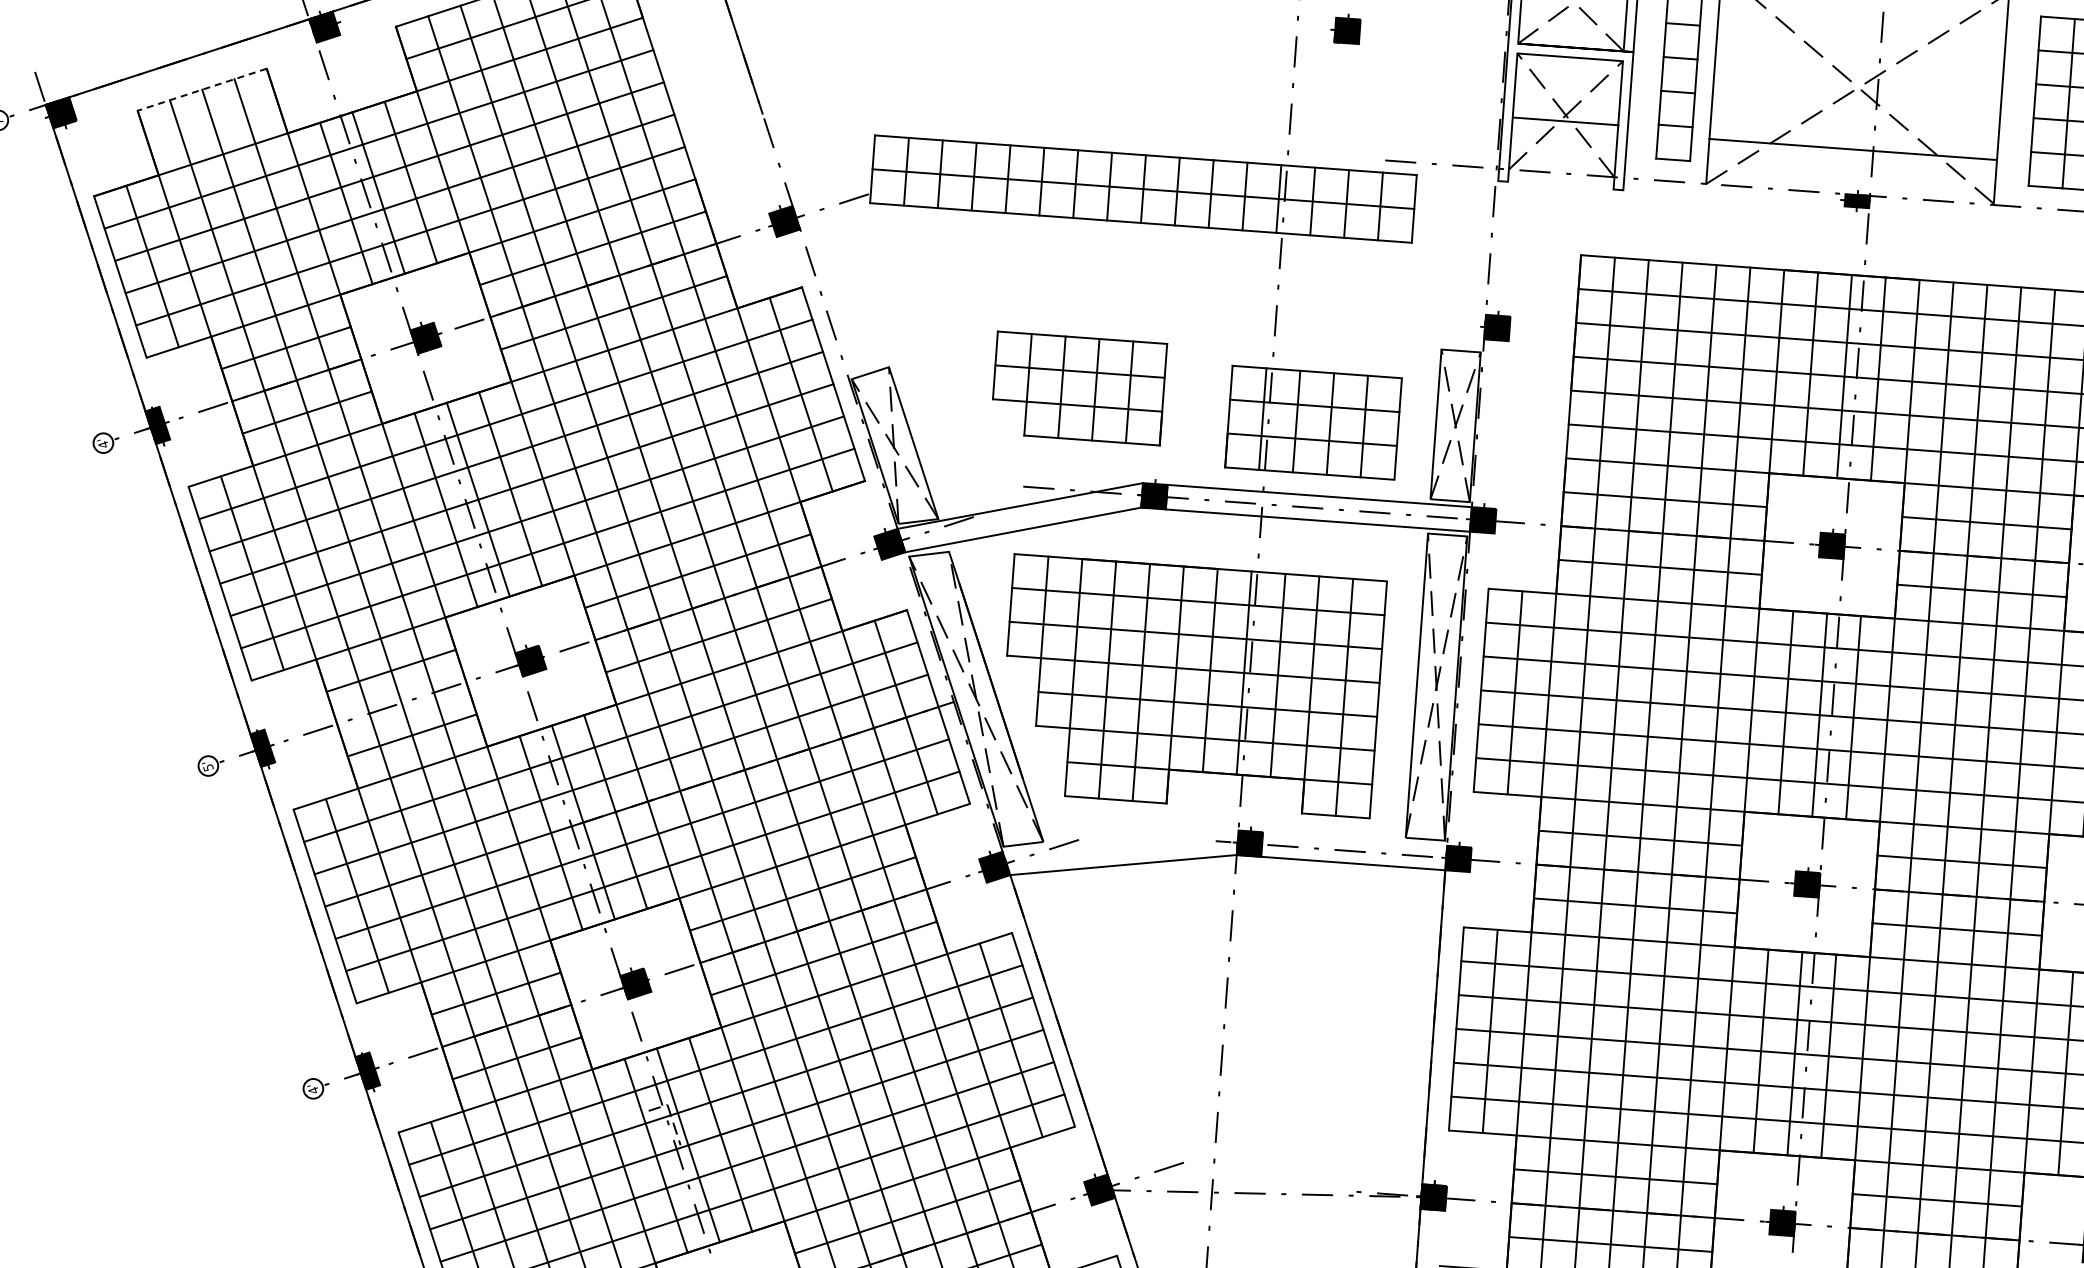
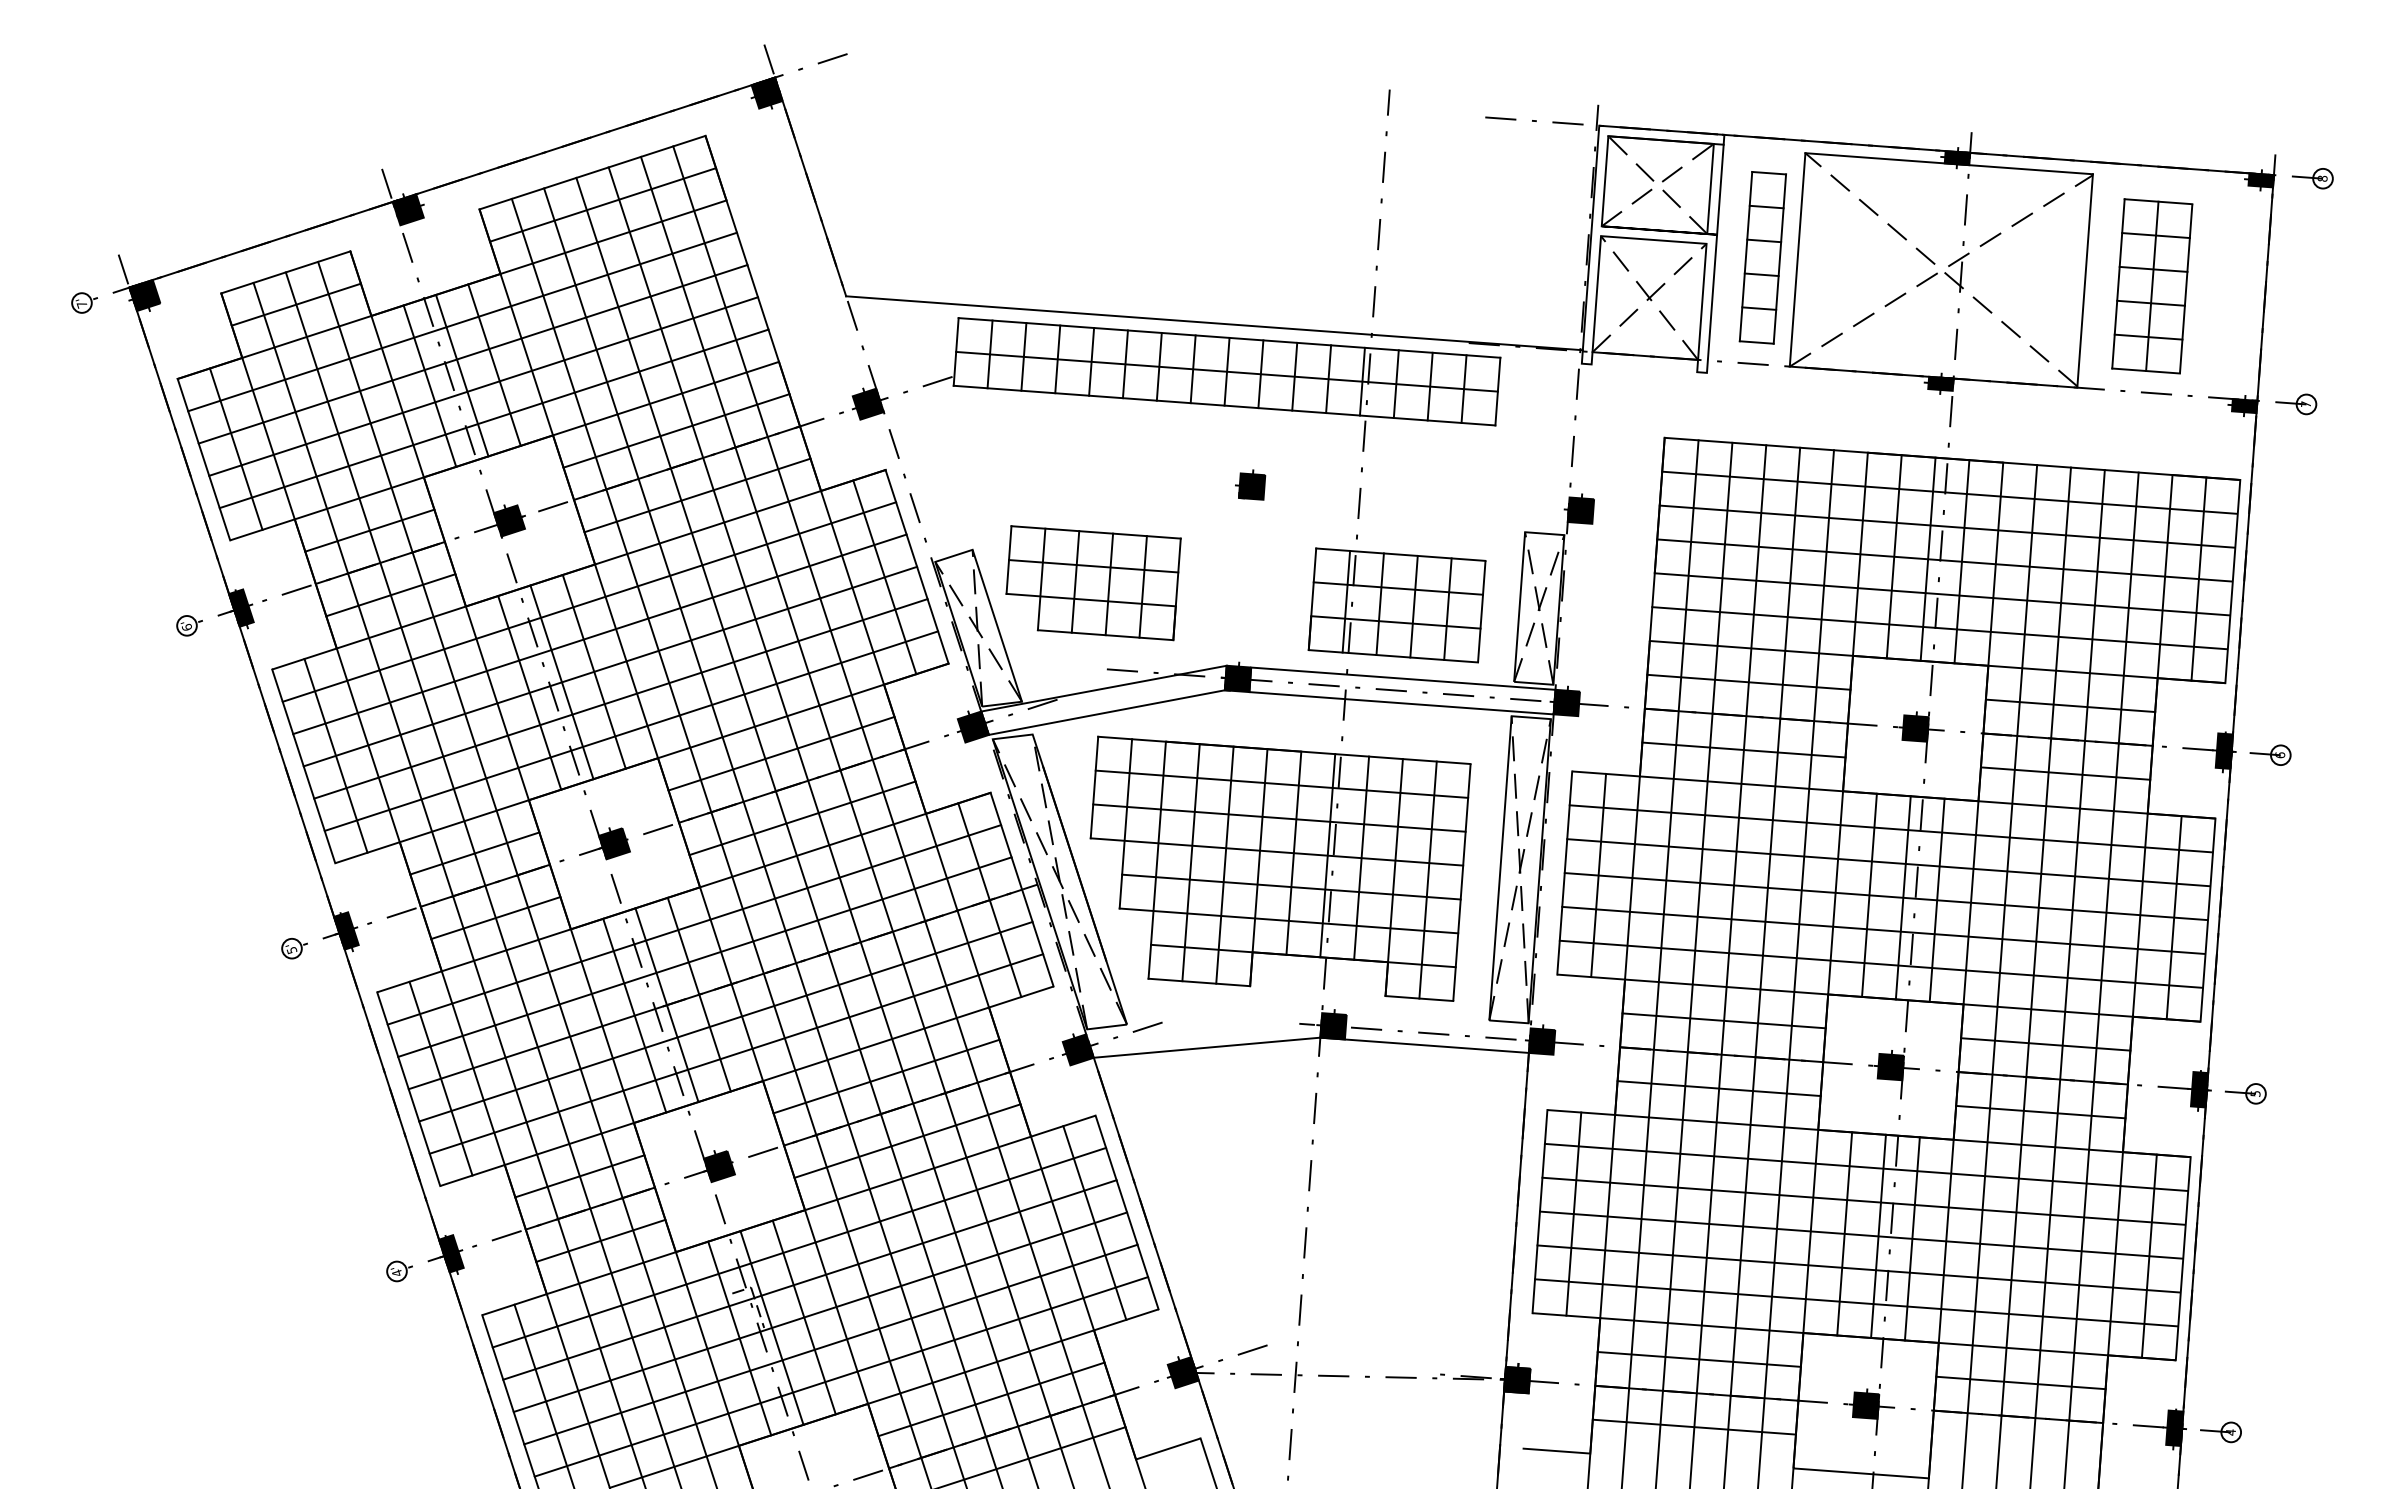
part: (1345, 28) -> (1250, 484), moved
line: (201, 89) -> (285, 272), dashed -> solid
line: (1565, 120) -> (1645, 355), moved
line: (211, 121) -> (295, 304), added
line: (1130, 140) -> (1214, 323), added
line: (1852, 148) -> (1933, 376), moved
part: (1079, 388) -> (1093, 583), moved
text: (102, 443) -> (186, 626), 4' -> 6'
line: (400, 702) -> (484, 885), added

